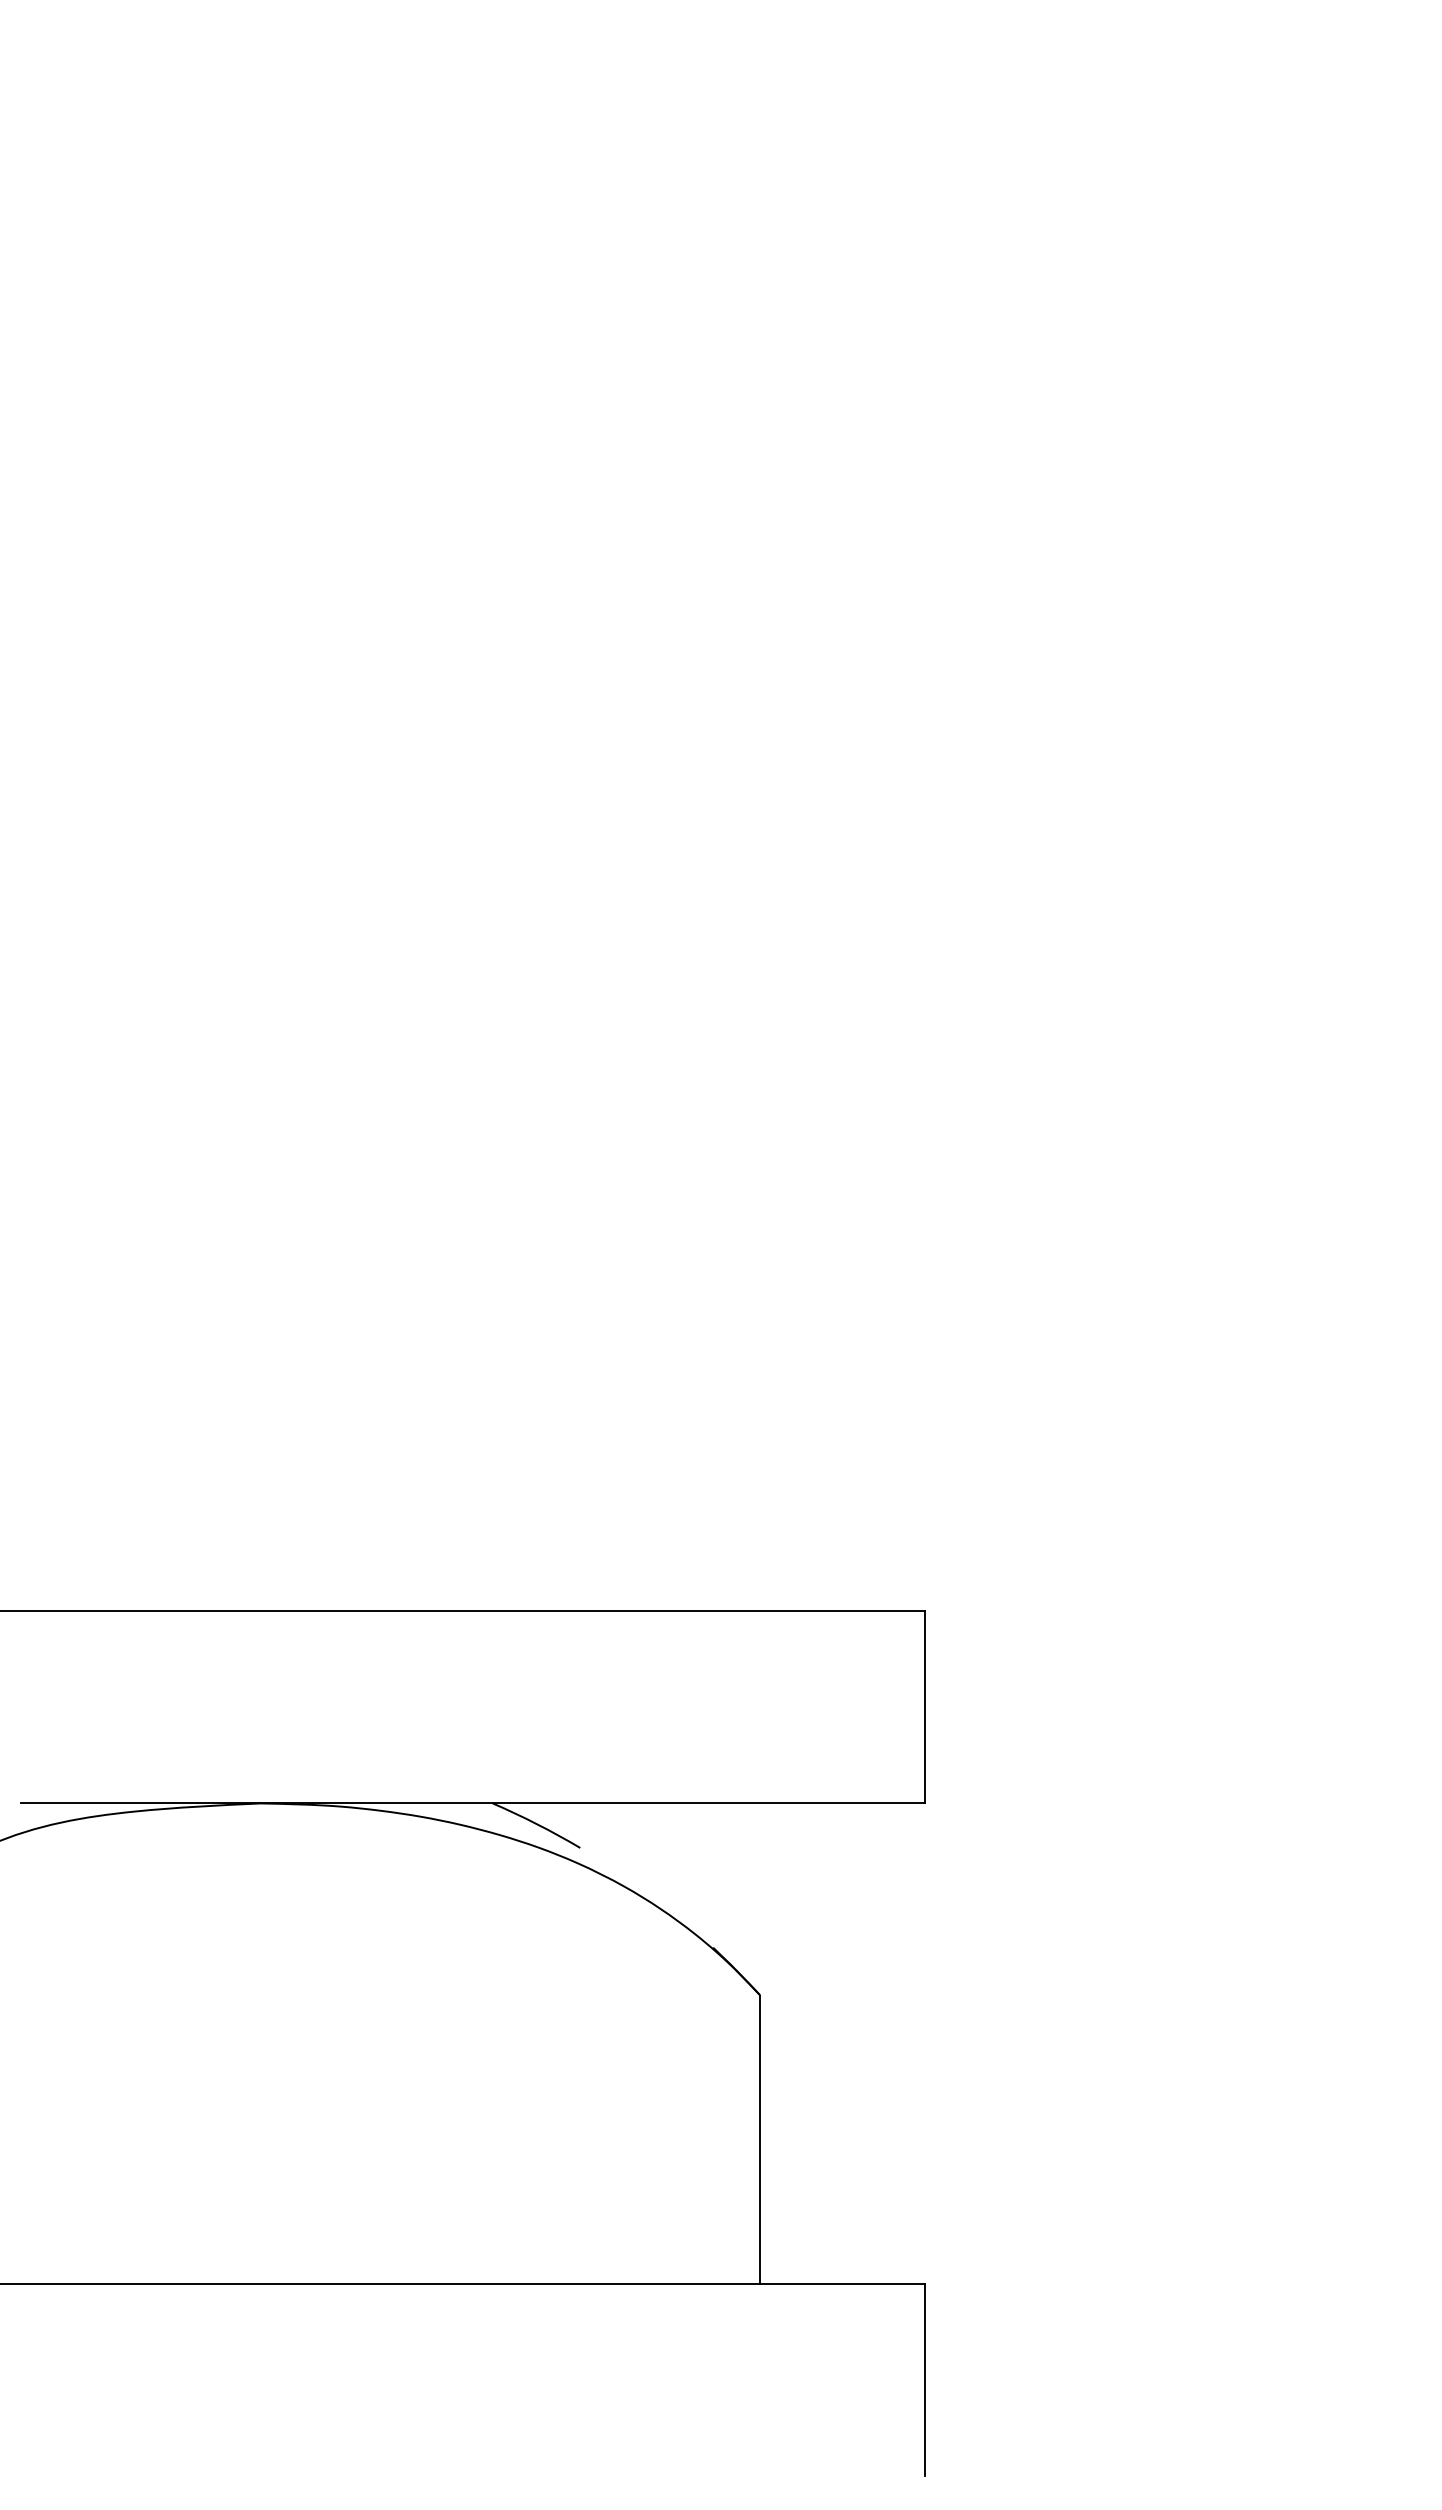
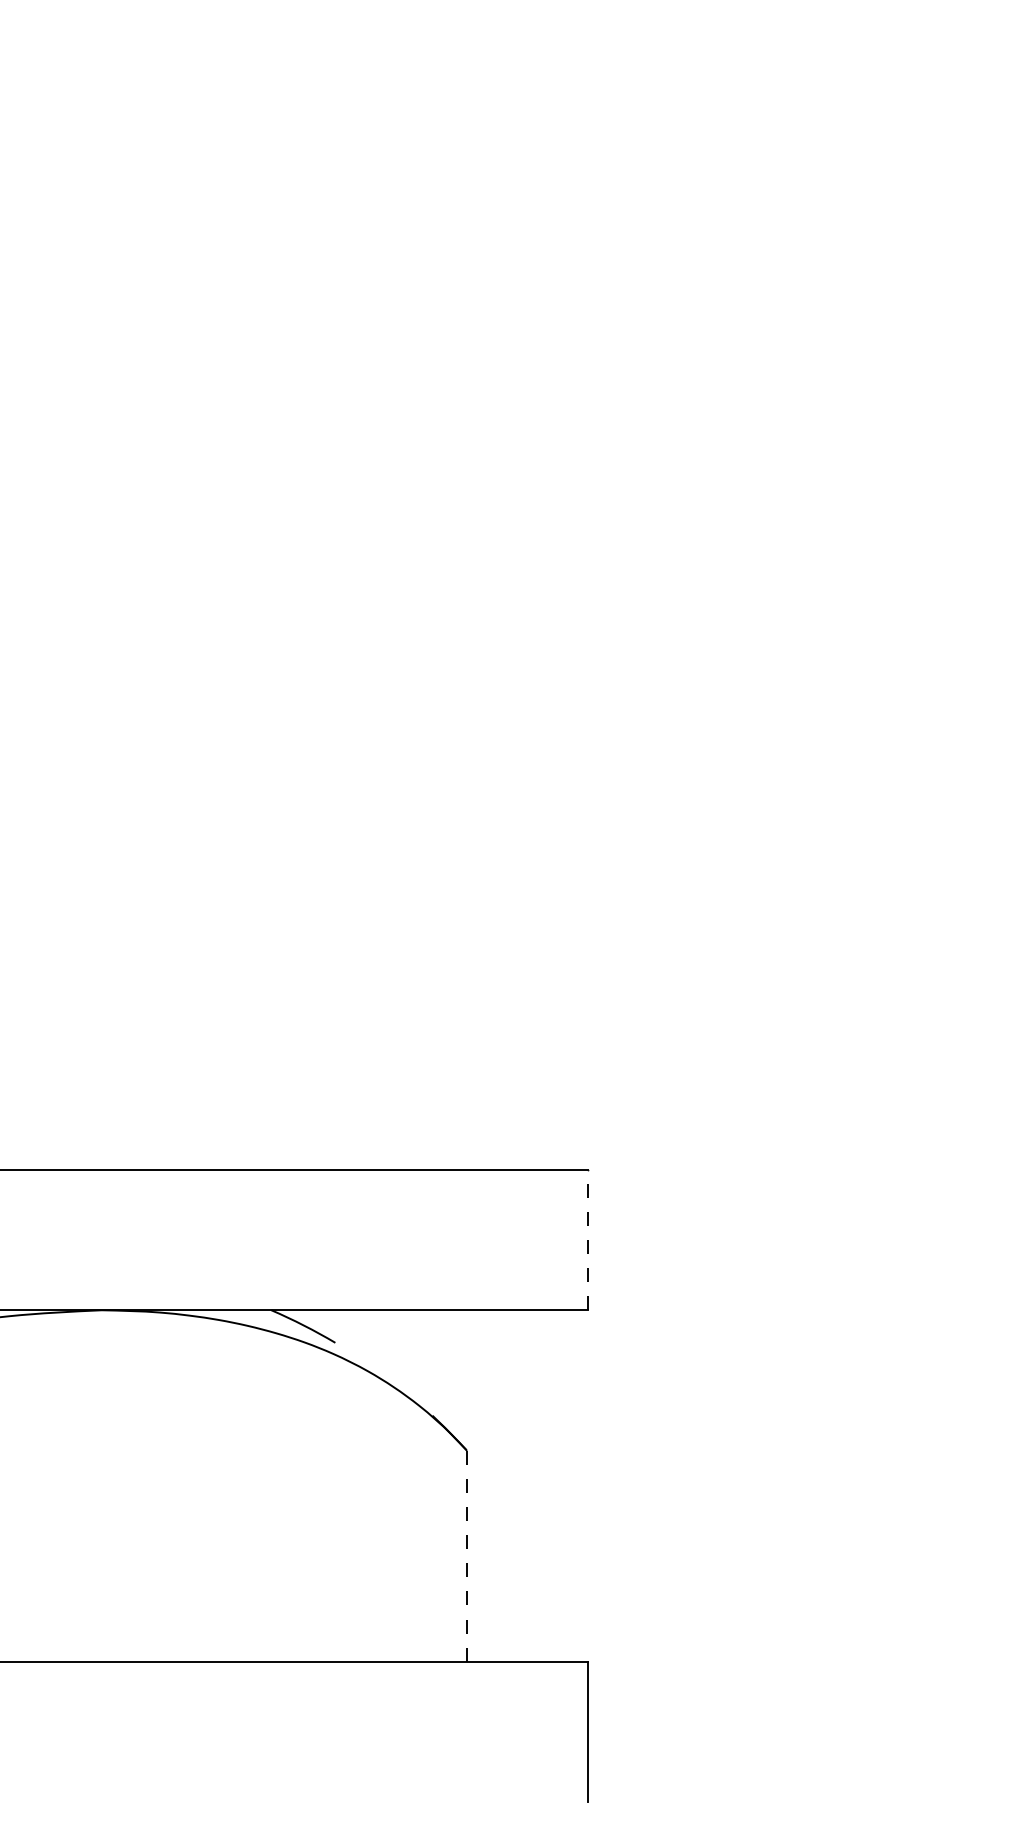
line: (925, 1706) -> (587, 1239), solid -> dashed
line: (760, 2140) -> (467, 1556), solid -> dashed

